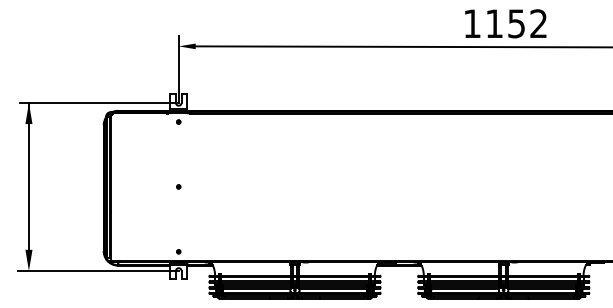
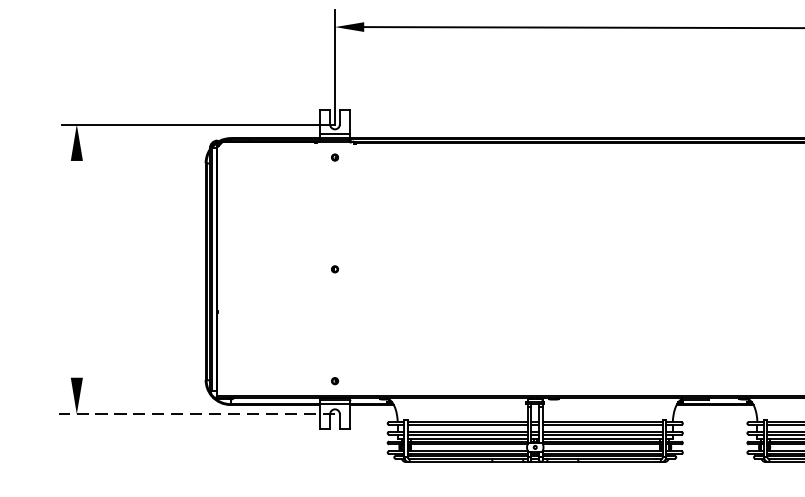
line: (28, 175) -> (76, 249), removed
line: (98, 271) -> (196, 415), solid -> dashed

